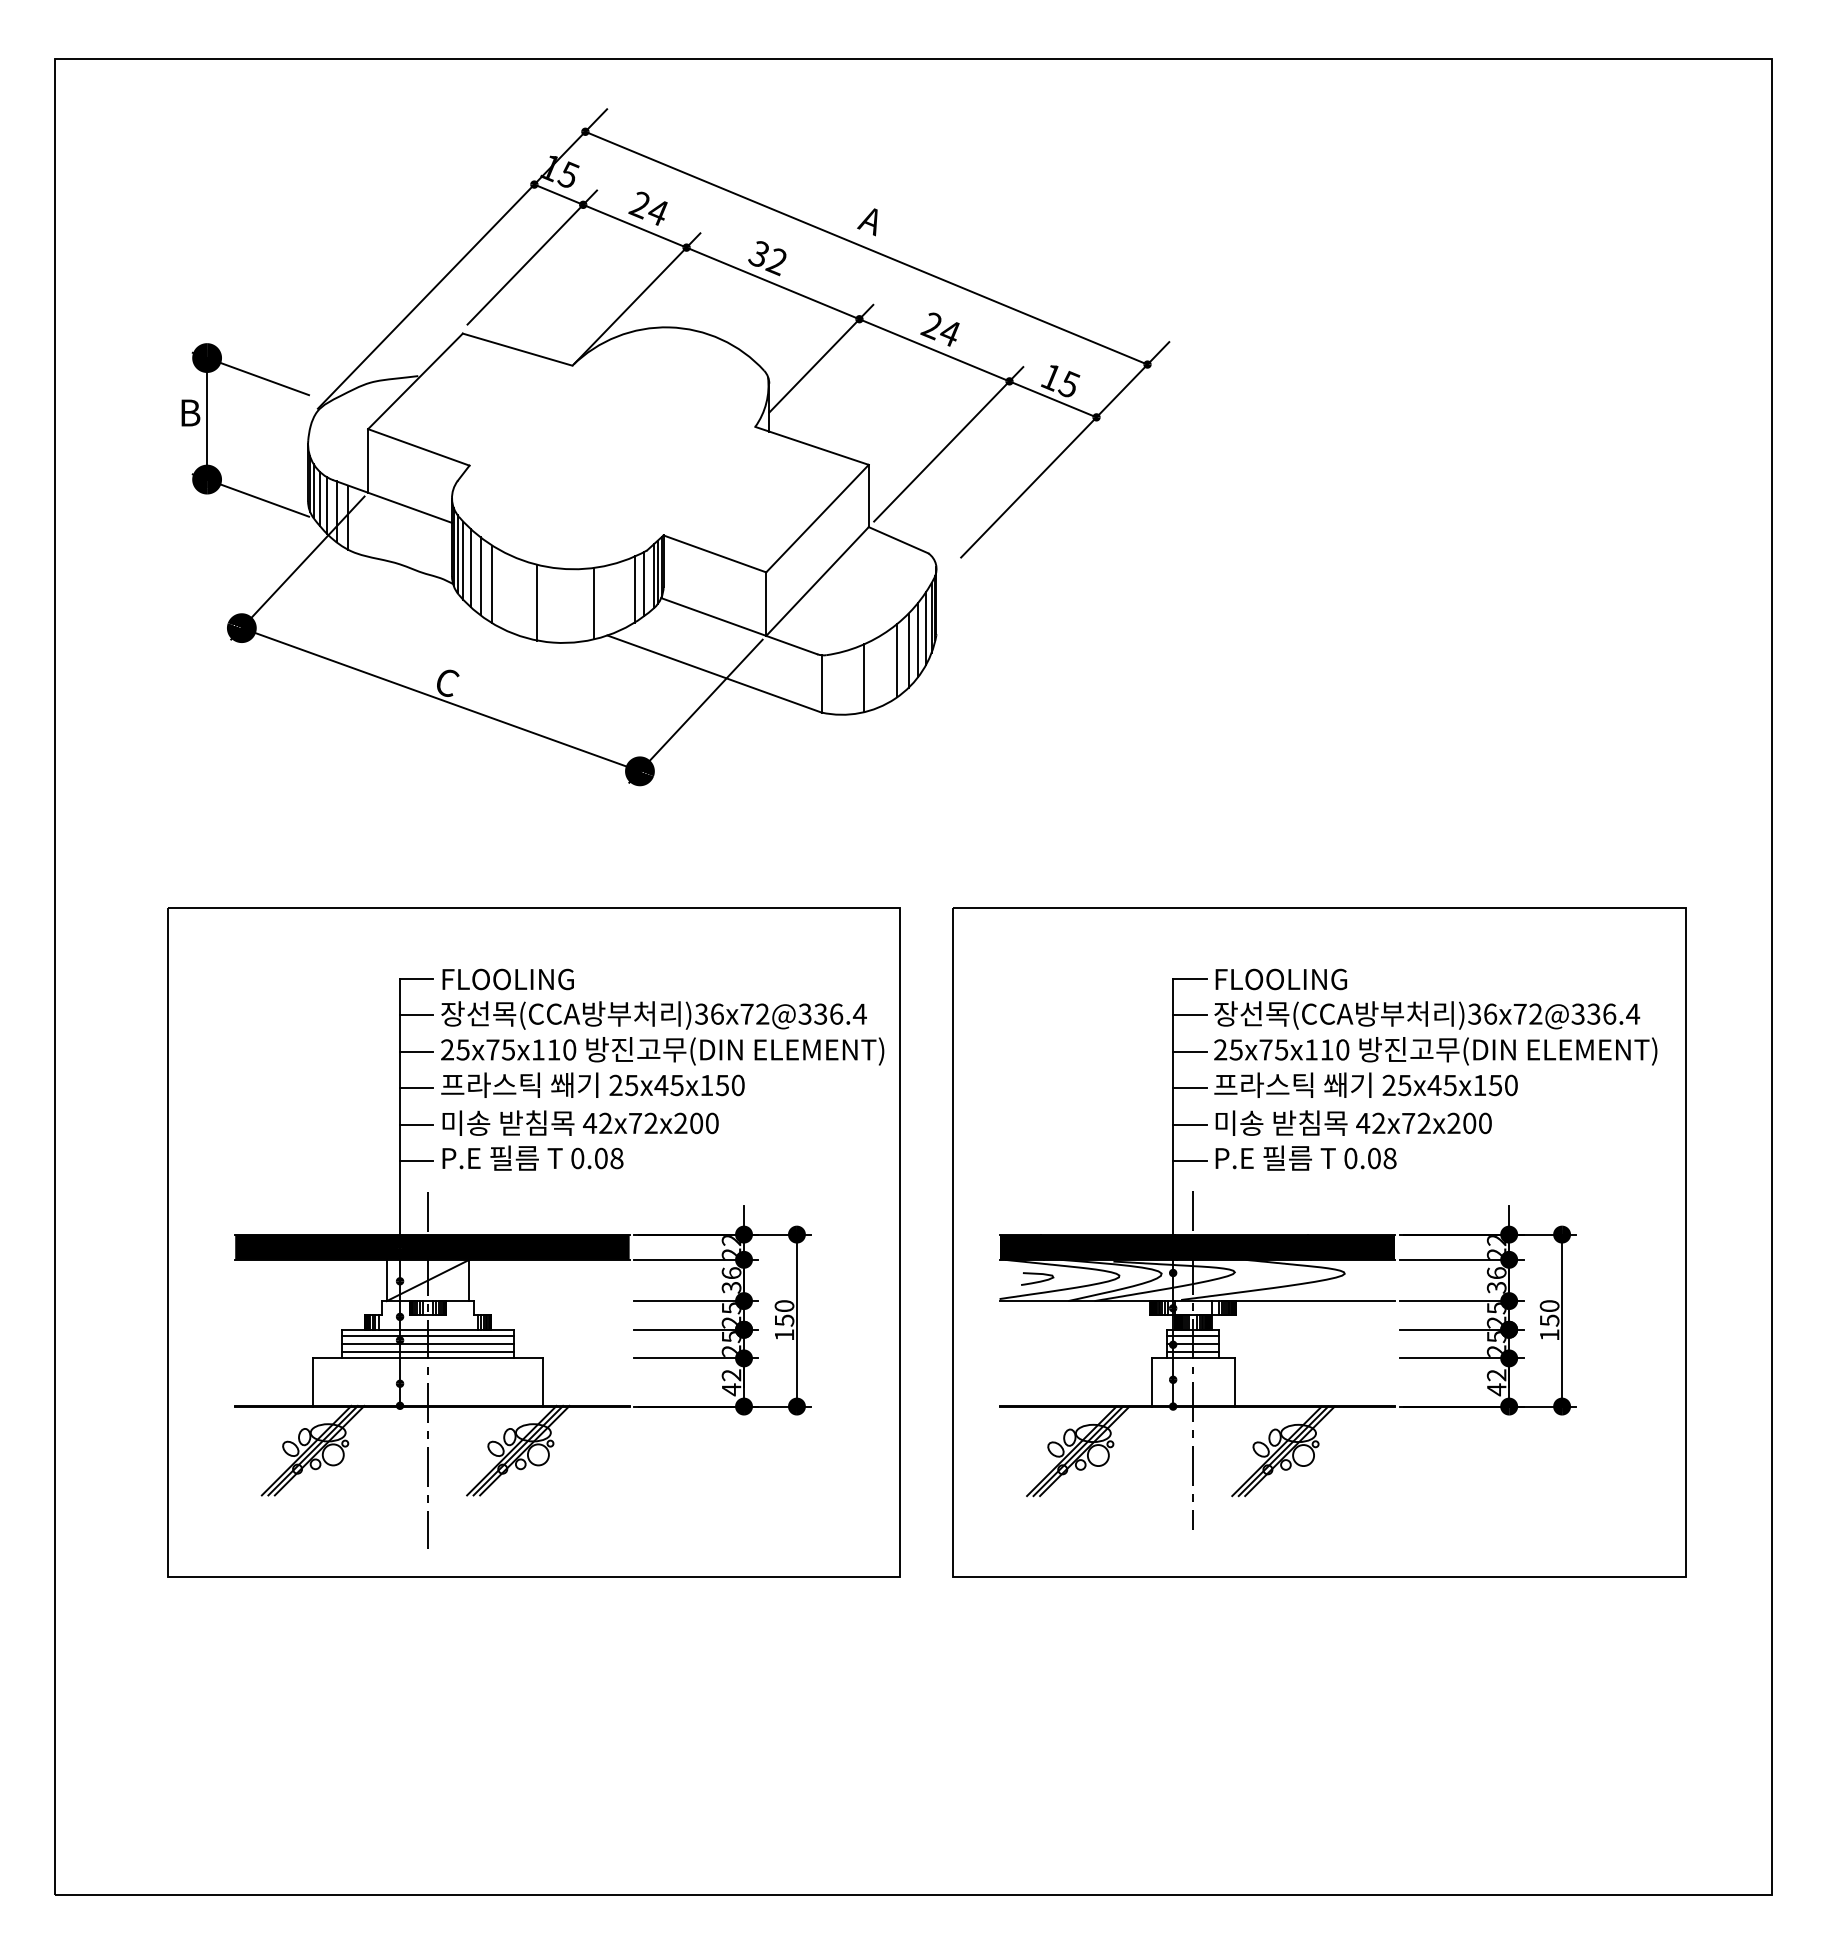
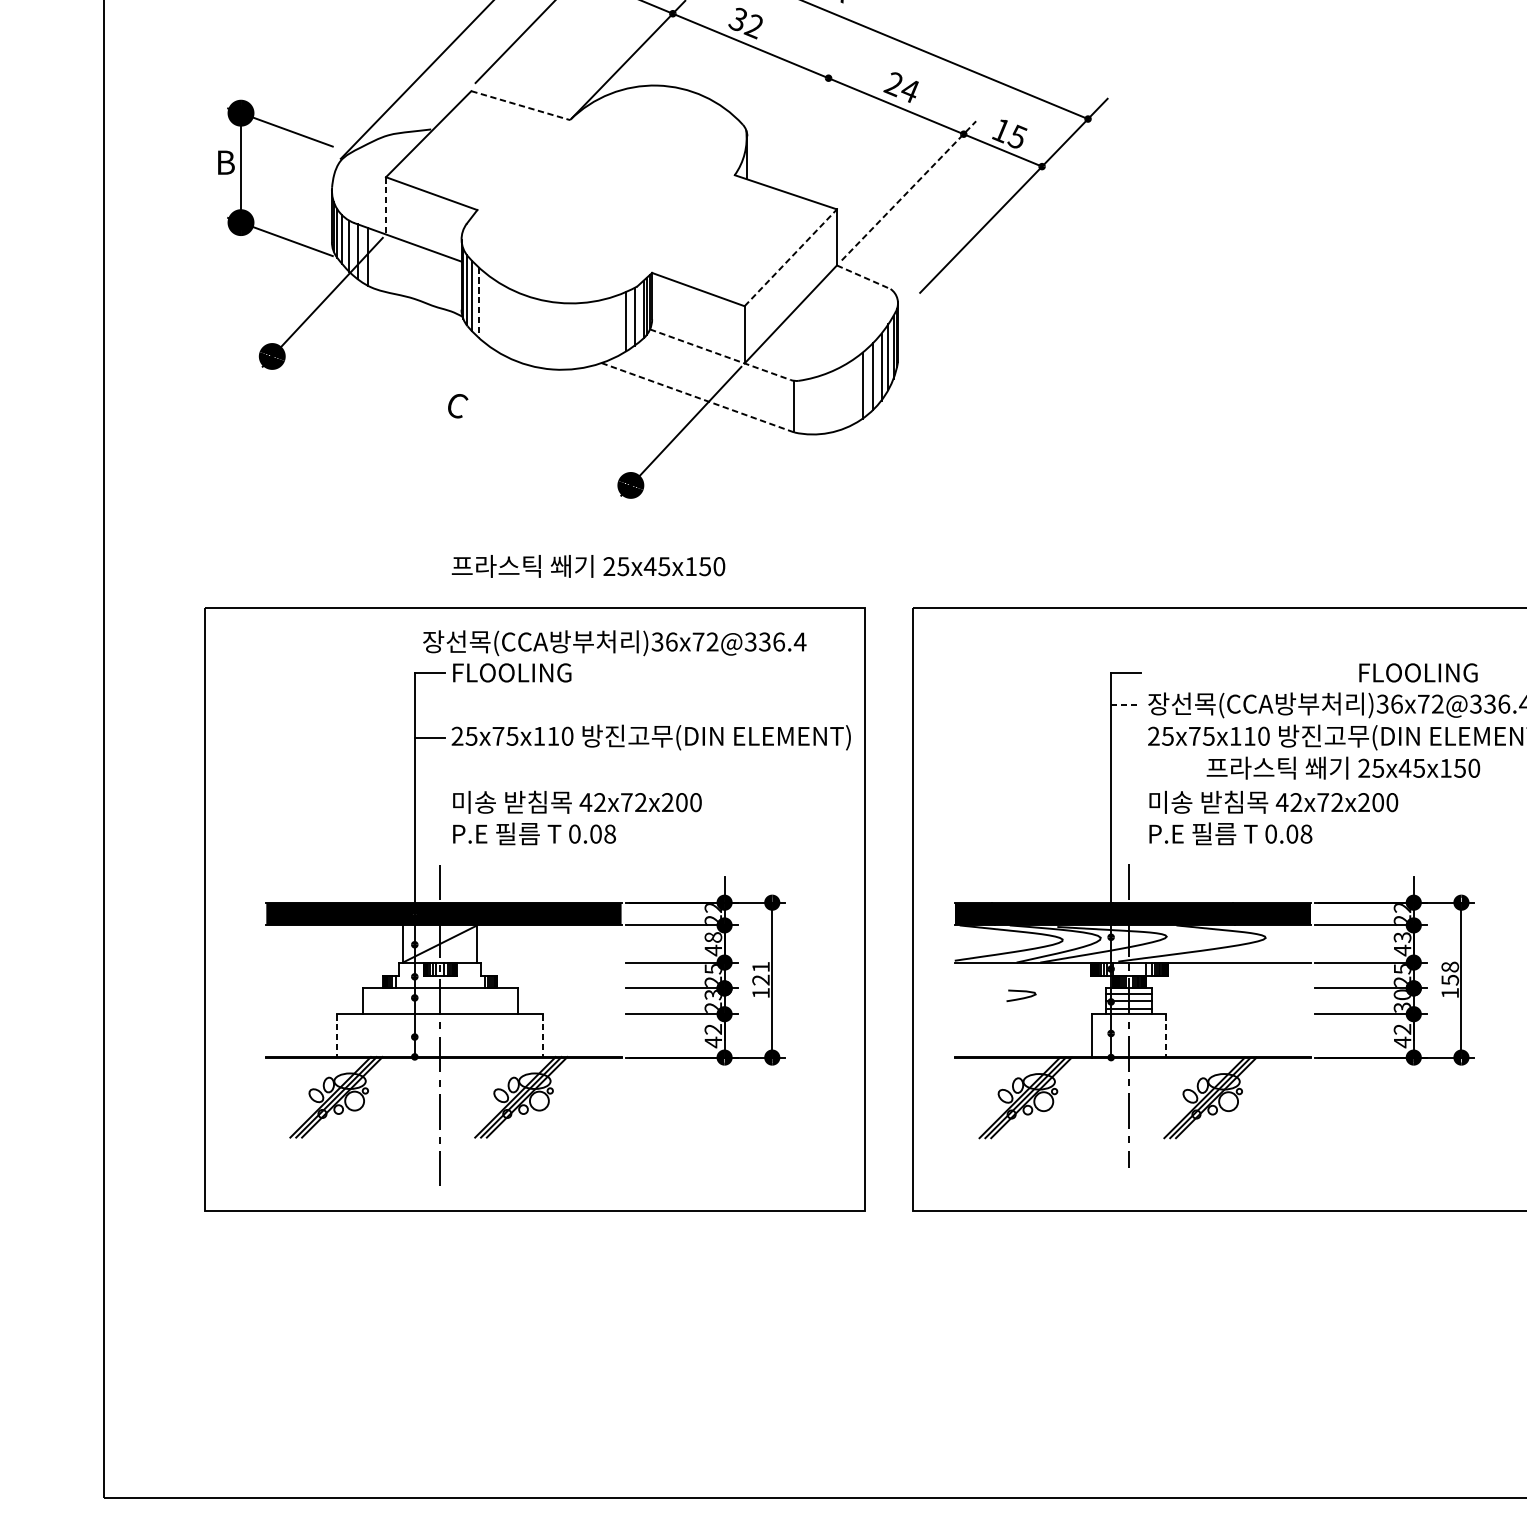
line: (518, 349) -> (521, 105), solid -> dashed
line: (821, 358) -> (794, 113), removed
line: (949, 443) -> (909, 190), solid -> dashed
line: (368, 460) -> (386, 205), solid -> dashed
line: (817, 518) -> (790, 257), solid -> dashed
line: (898, 540) -> (863, 277), solid -> dashed
line: (471, 568) -> (479, 302), solid -> dashed
line: (480, 576) -> (487, 309), removed
line: (492, 584) -> (498, 317), removed
line: (537, 602) -> (538, 333), removed
line: (593, 603) -> (589, 334), removed
line: (739, 626) -> (720, 354), solid -> dashed
line: (714, 674) -> (698, 398), solid -> dashed
line: (864, 678) -> (833, 401), removed
line: (440, 699) -> (451, 420), removed
text: (1281, 979) -> (1418, 672), moved
line: (416, 1015) -> (429, 705), removed
text: (653, 1015) -> (614, 643), moved
line: (1189, 1015) -> (1125, 705), solid -> dashed
line: (1189, 1051) -> (1125, 737), removed
text: (592, 1084) -> (588, 565), moved
text: (1365, 1084) -> (1342, 767), moved
line: (416, 1088) -> (429, 771), removed
line: (1189, 1088) -> (1125, 771), removed
line: (416, 1124) -> (429, 803), removed
line: (1189, 1124) -> (1125, 803), removed
line: (416, 1161) -> (429, 836), removed
line: (1189, 1161) -> (1125, 836), removed
text: (731, 1280) -> (713, 944), 36 -> 48
text: (1496, 1280) -> (1402, 944), 36 -> 43
curve: (1037, 1281) -> (1021, 998), moved
text: (1549, 1306) -> (1450, 967), 150 -> 158
text: (784, 1313) -> (761, 973), 150 -> 121
line: (428, 1336) -> (440, 994), removed
text: (727, 1336) -> (709, 994), 25 -> 23
text: (1496, 1343) -> (1402, 1000), 25 -> 30
line: (428, 1344) -> (440, 1001), removed
line: (428, 1352) -> (440, 1008), removed
line: (313, 1382) -> (336, 1035), solid -> dashed
line: (542, 1382) -> (543, 1035), solid -> dashed
line: (1234, 1382) -> (1166, 1035), solid -> dashed

